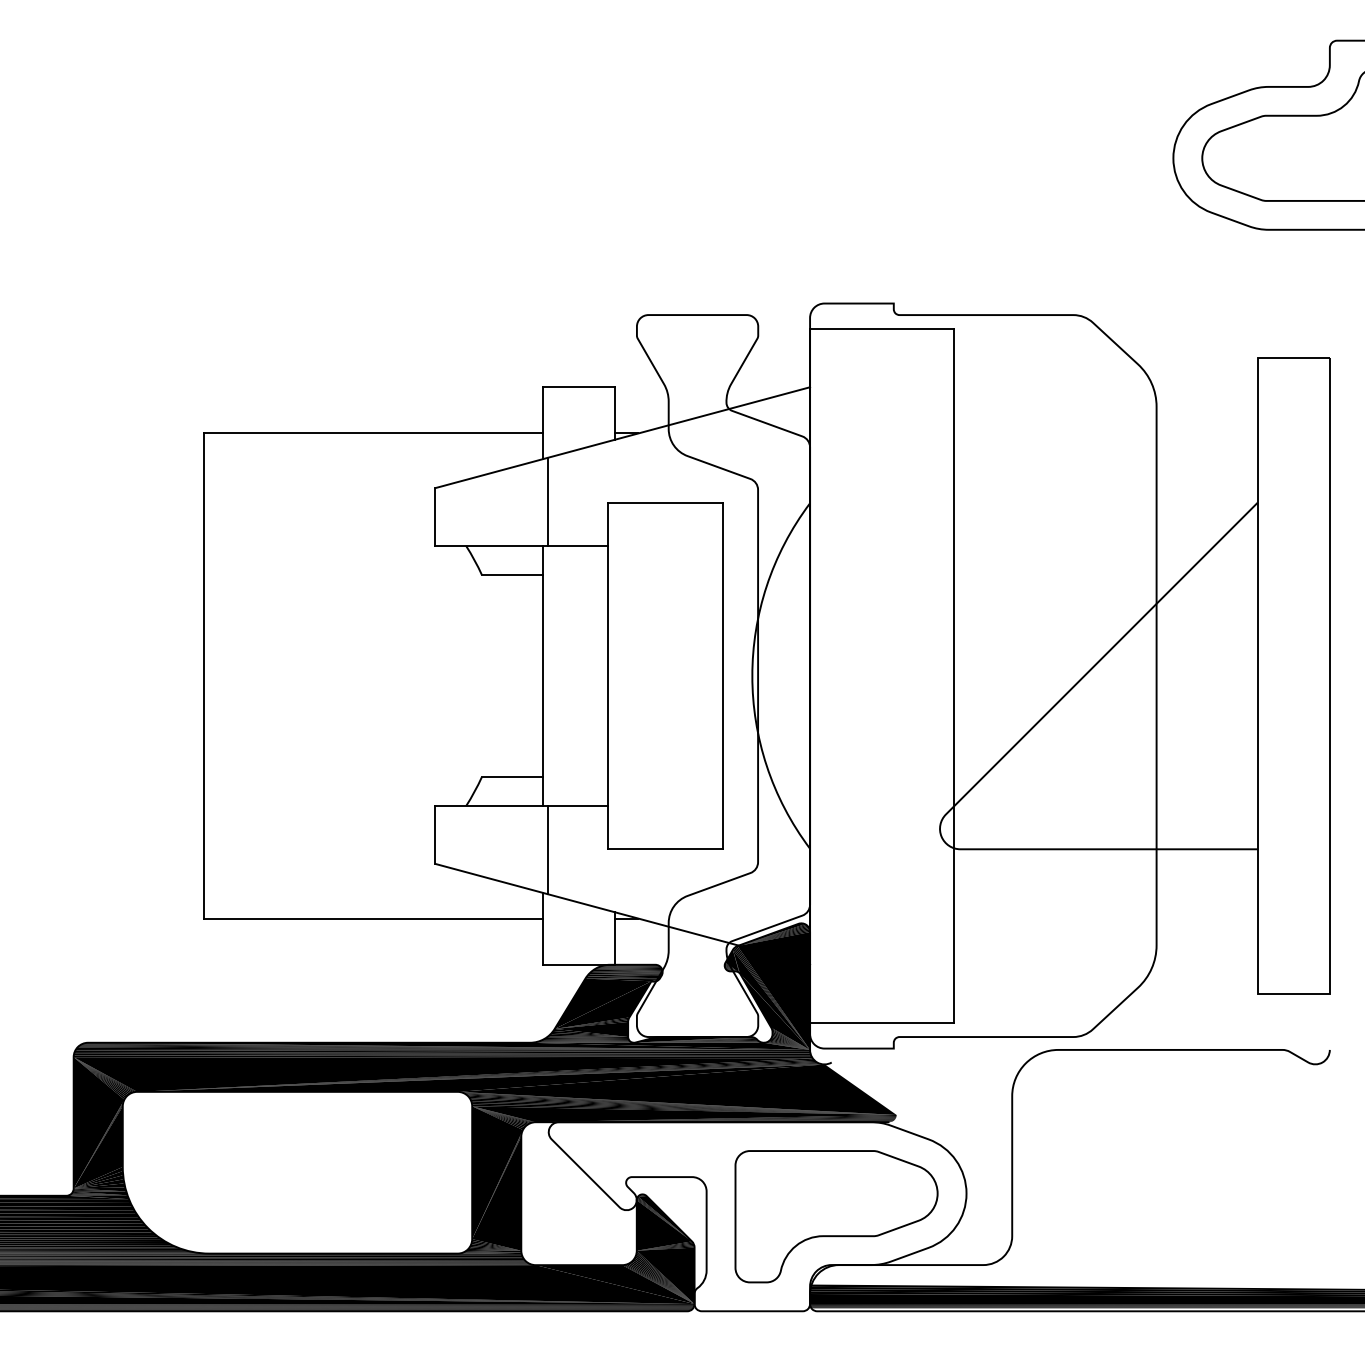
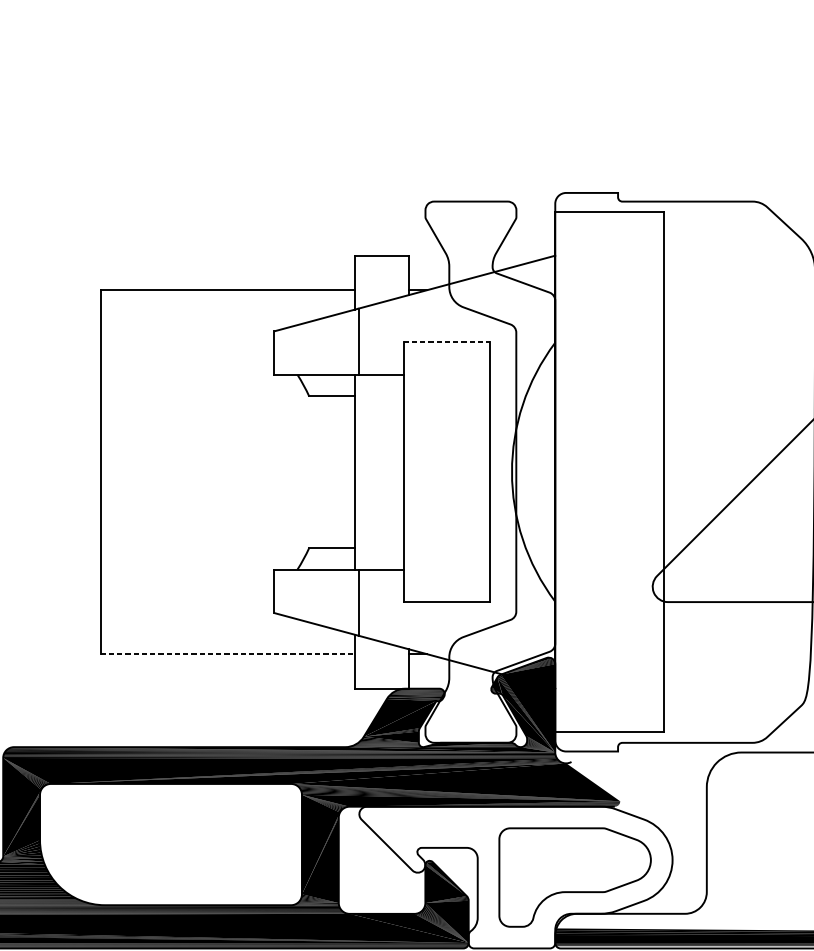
line: (665, 502) -> (446, 342), solid -> dashed
line: (373, 918) -> (227, 653), solid -> dashed

